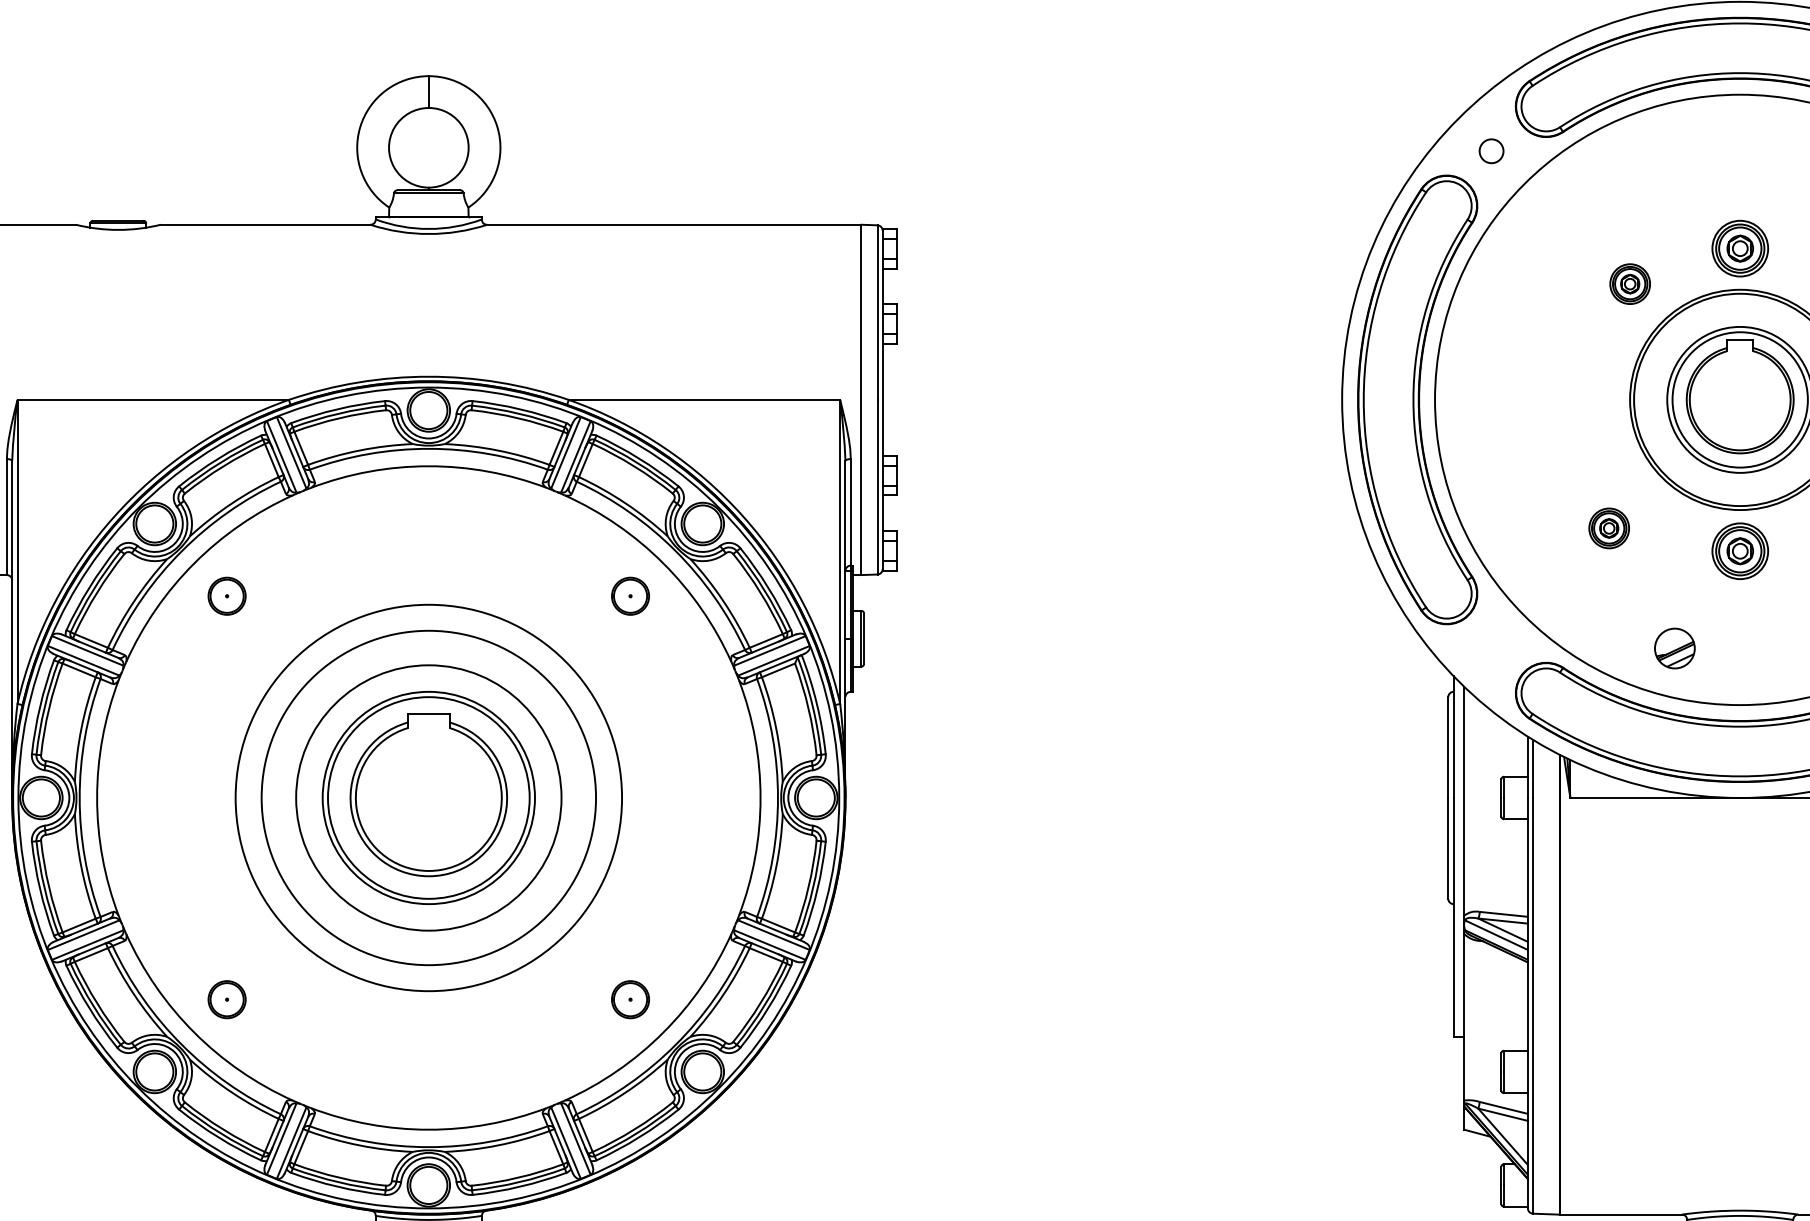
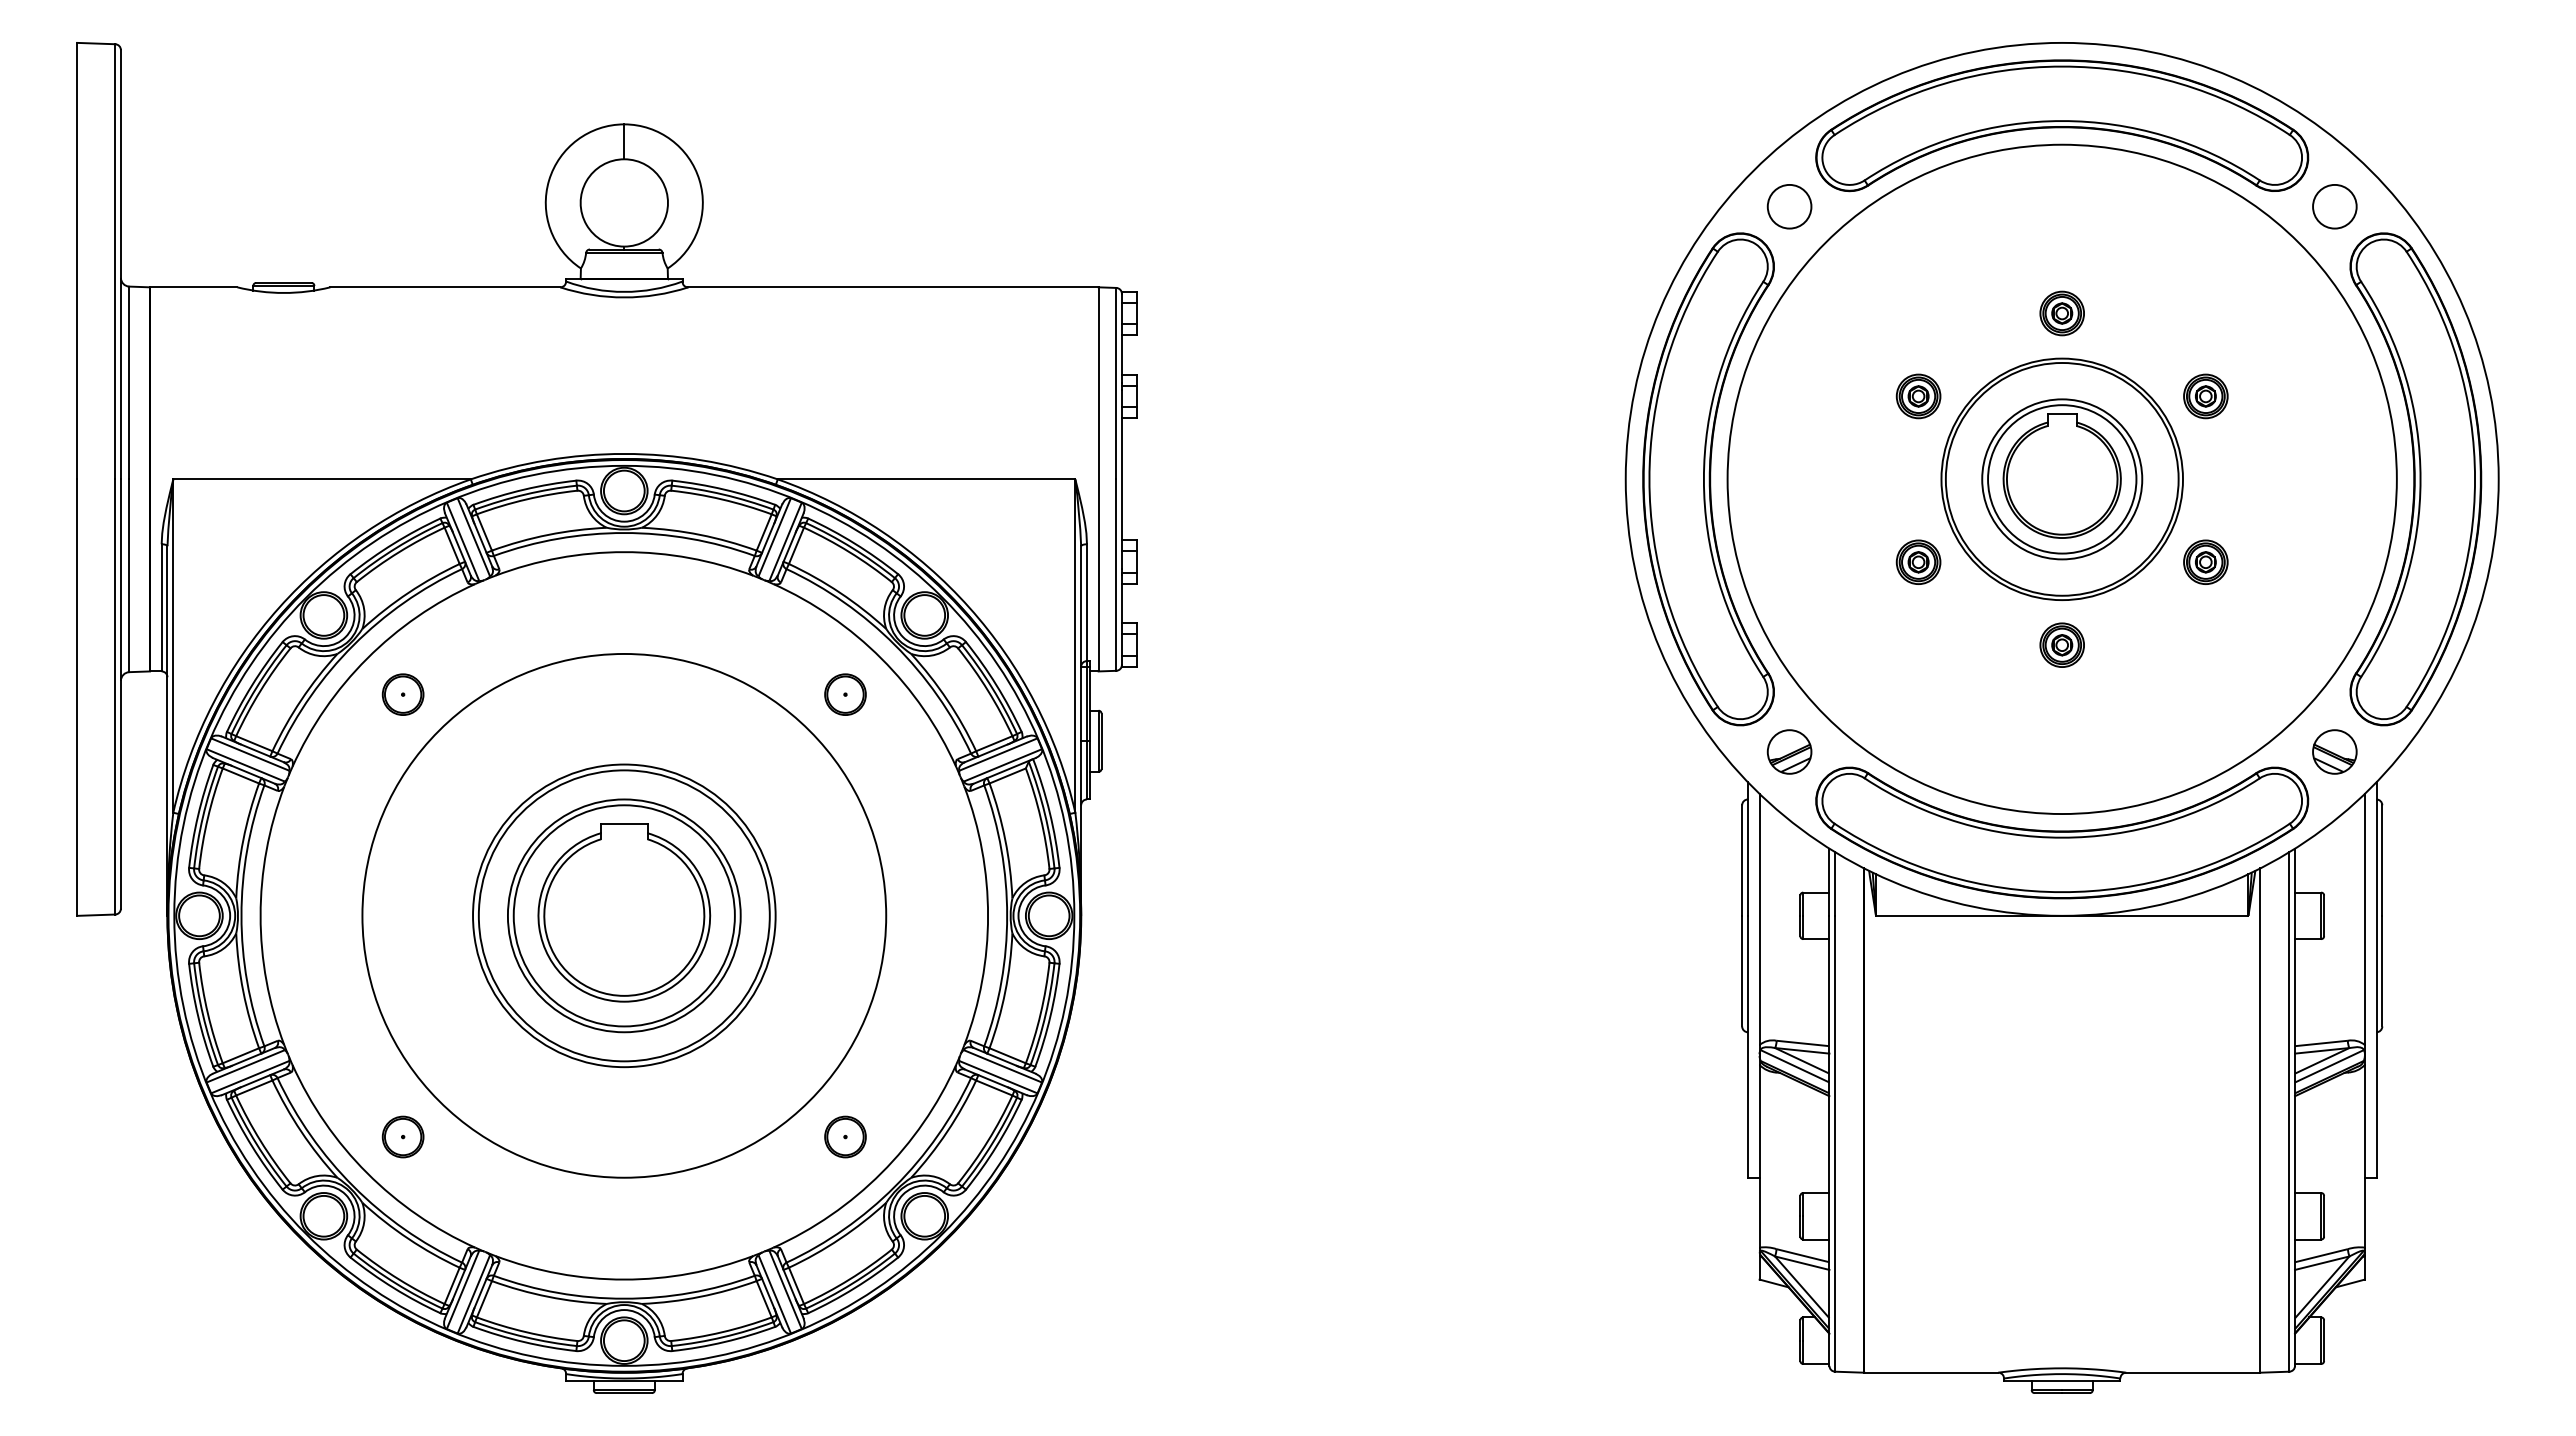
circle: (1491, 151) -> (1789, 206), size x1.67
part: (1739, 248) -> (2061, 313), size x0.71
part: (1630, 284) -> (1918, 396), moved
part: (1609, 527) -> (1918, 561), moved
part: (1739, 550) -> (2061, 644), size x0.71
part: (1674, 648) -> (1789, 751), moved
circle: (428, 797) -> (624, 915), size x0.71
circle: (428, 797) -> (624, 915), size x1.43

